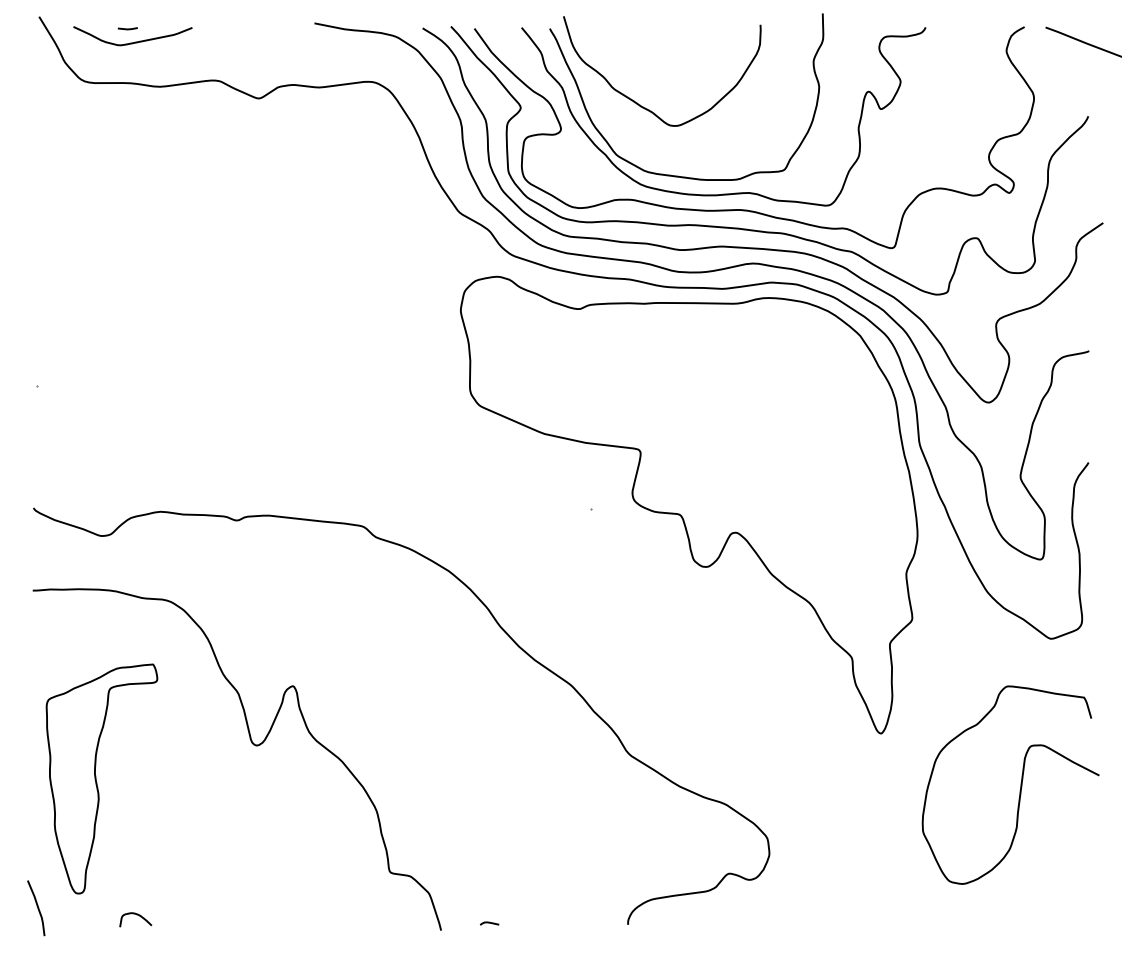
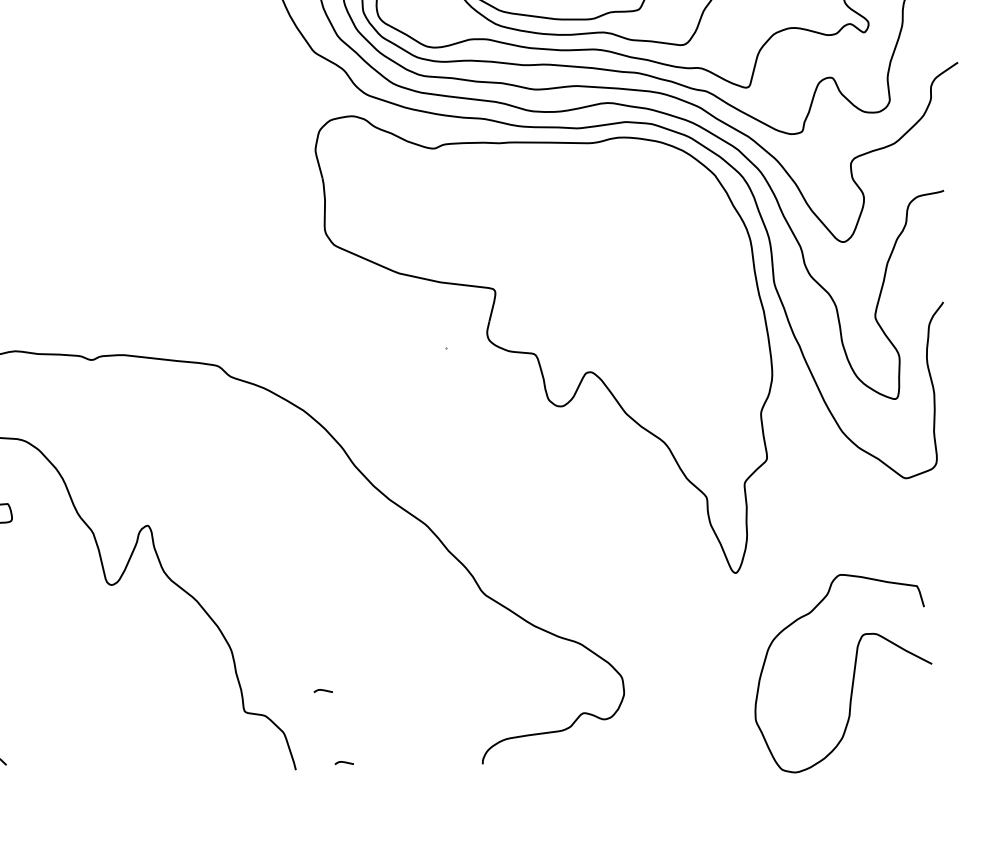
curve: (1020, 784) -> (853, 673), moved
curve: (468, 851) -> (323, 691), added

